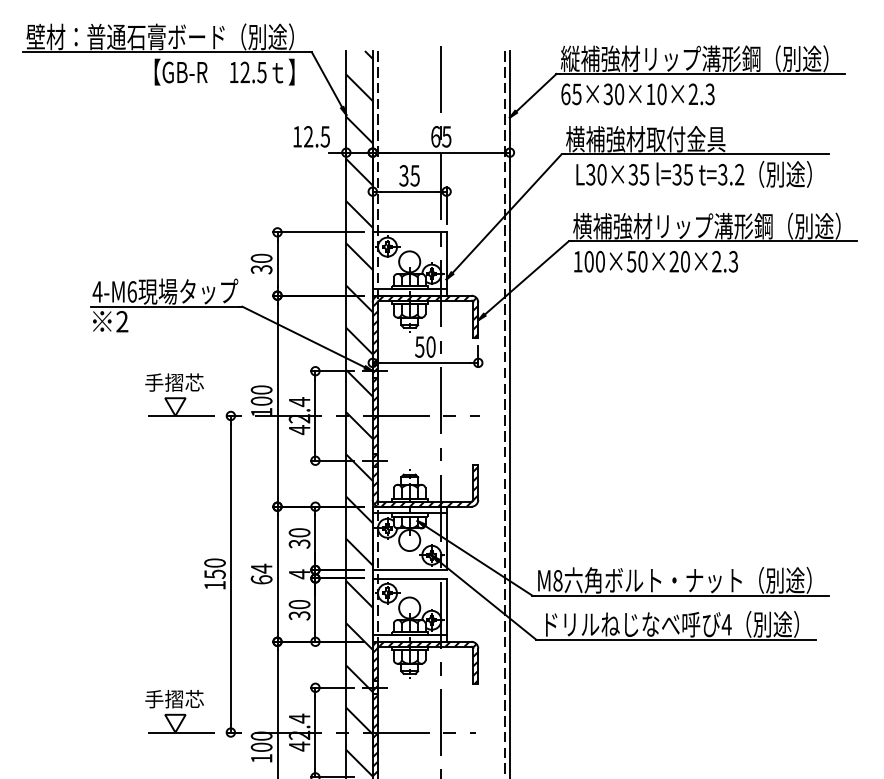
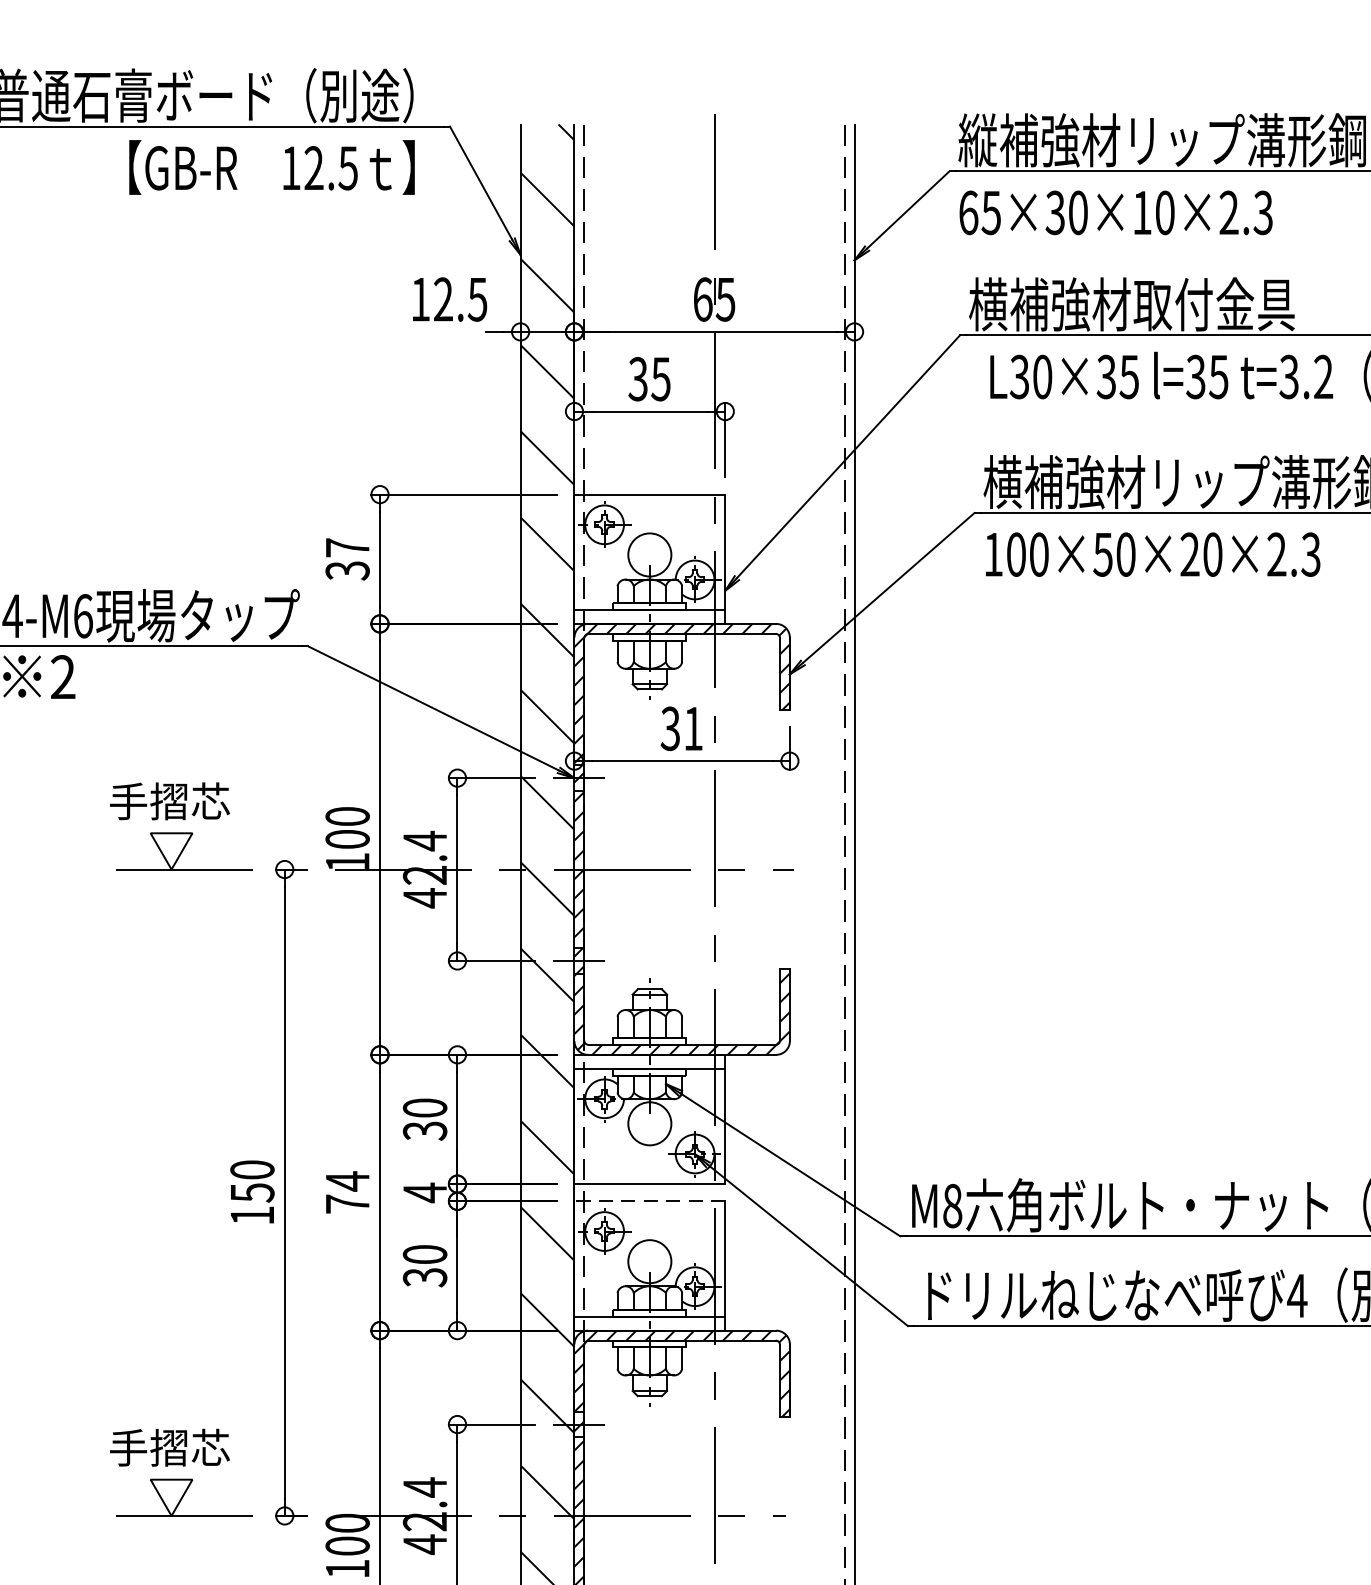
text: (261, 257) -> (347, 545), 30 -> 37
text: (425, 346) -> (682, 727), 50 -> 31
line: (409, 578) -> (649, 1201), solid -> dashed
text: (261, 579) -> (347, 1203), 64 -> 74

